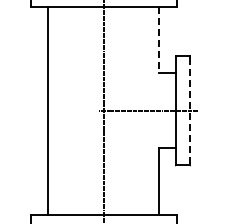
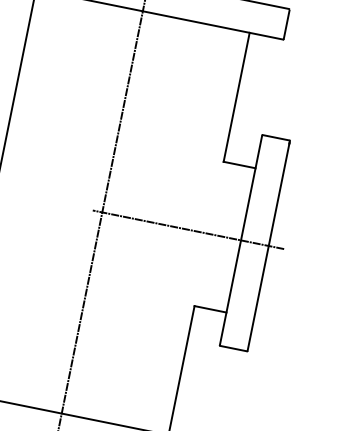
line: (159, 40) -> (236, 98), dashed -> solid
line: (190, 111) -> (269, 247), dashed -> solid

